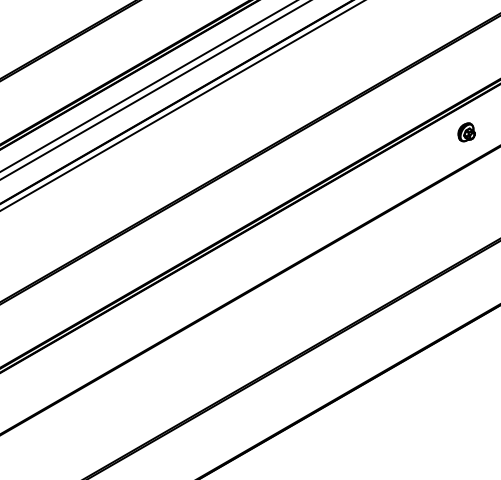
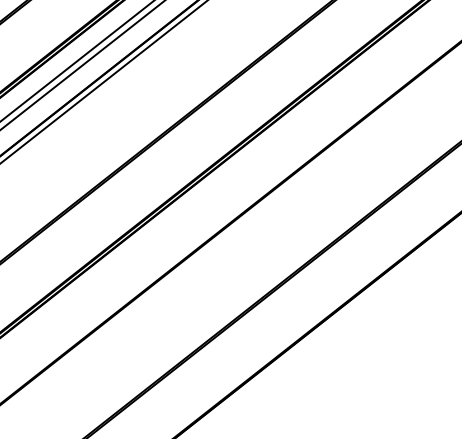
part: (466, 132) -> (382, 68), removed

